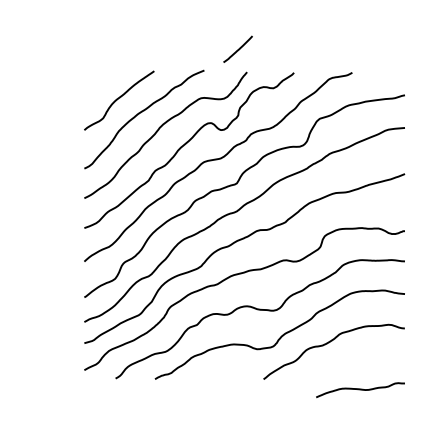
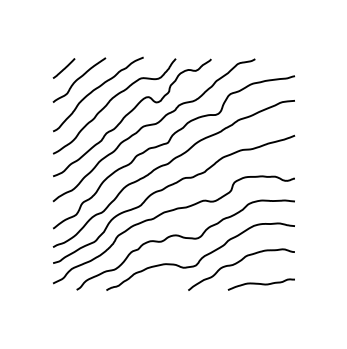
line: (237, 49) -> (63, 68), moved
curve: (359, 389) -> (260, 284), moved

